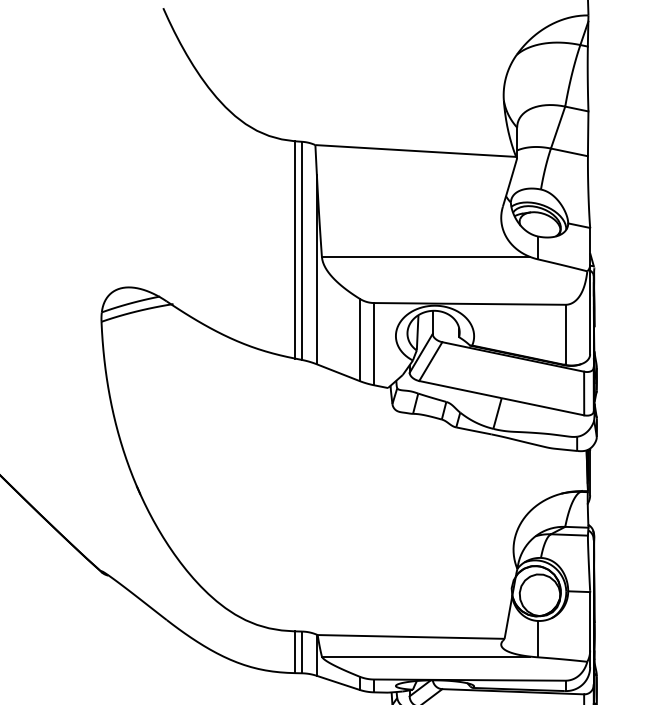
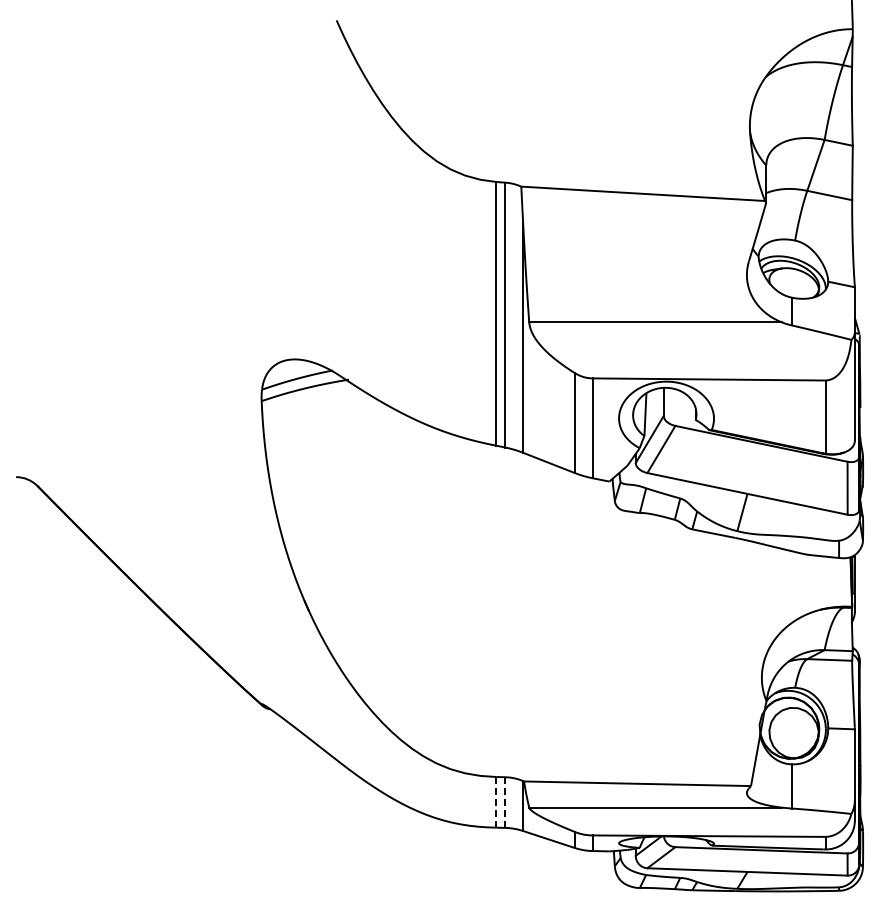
line: (294, 652) -> (496, 802), solid -> dashed
line: (302, 652) -> (505, 802), solid -> dashed

